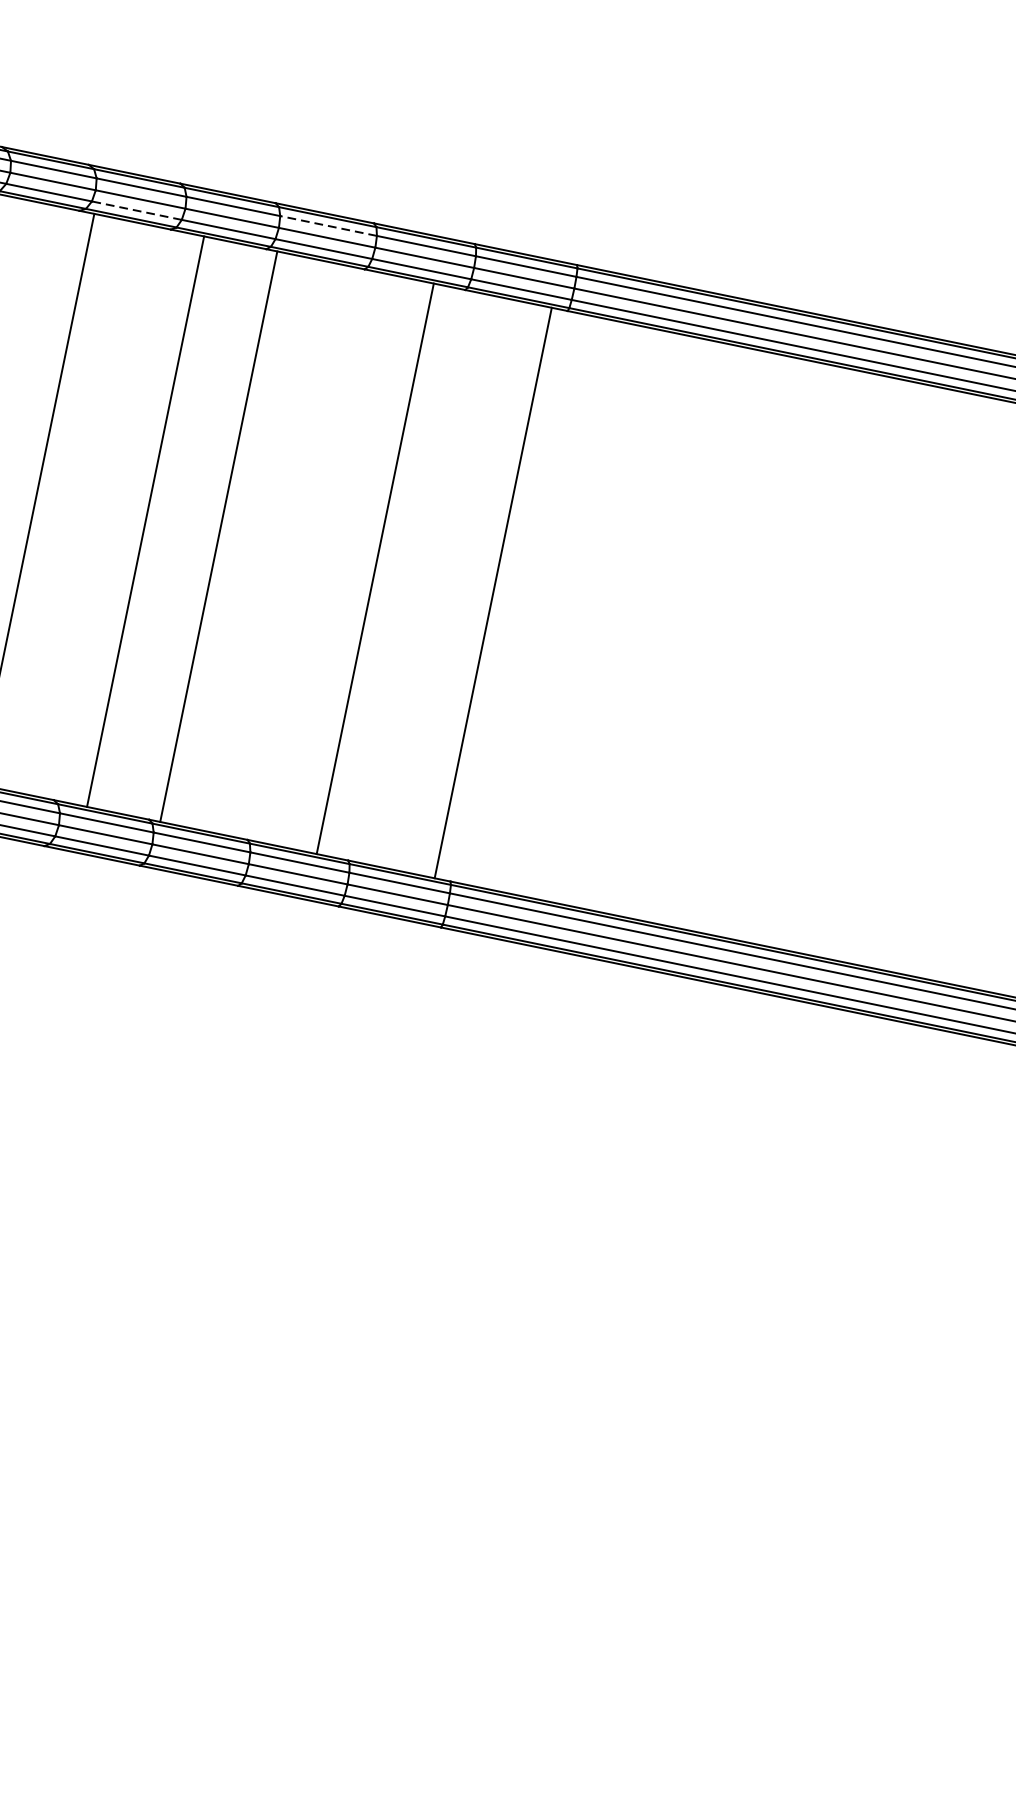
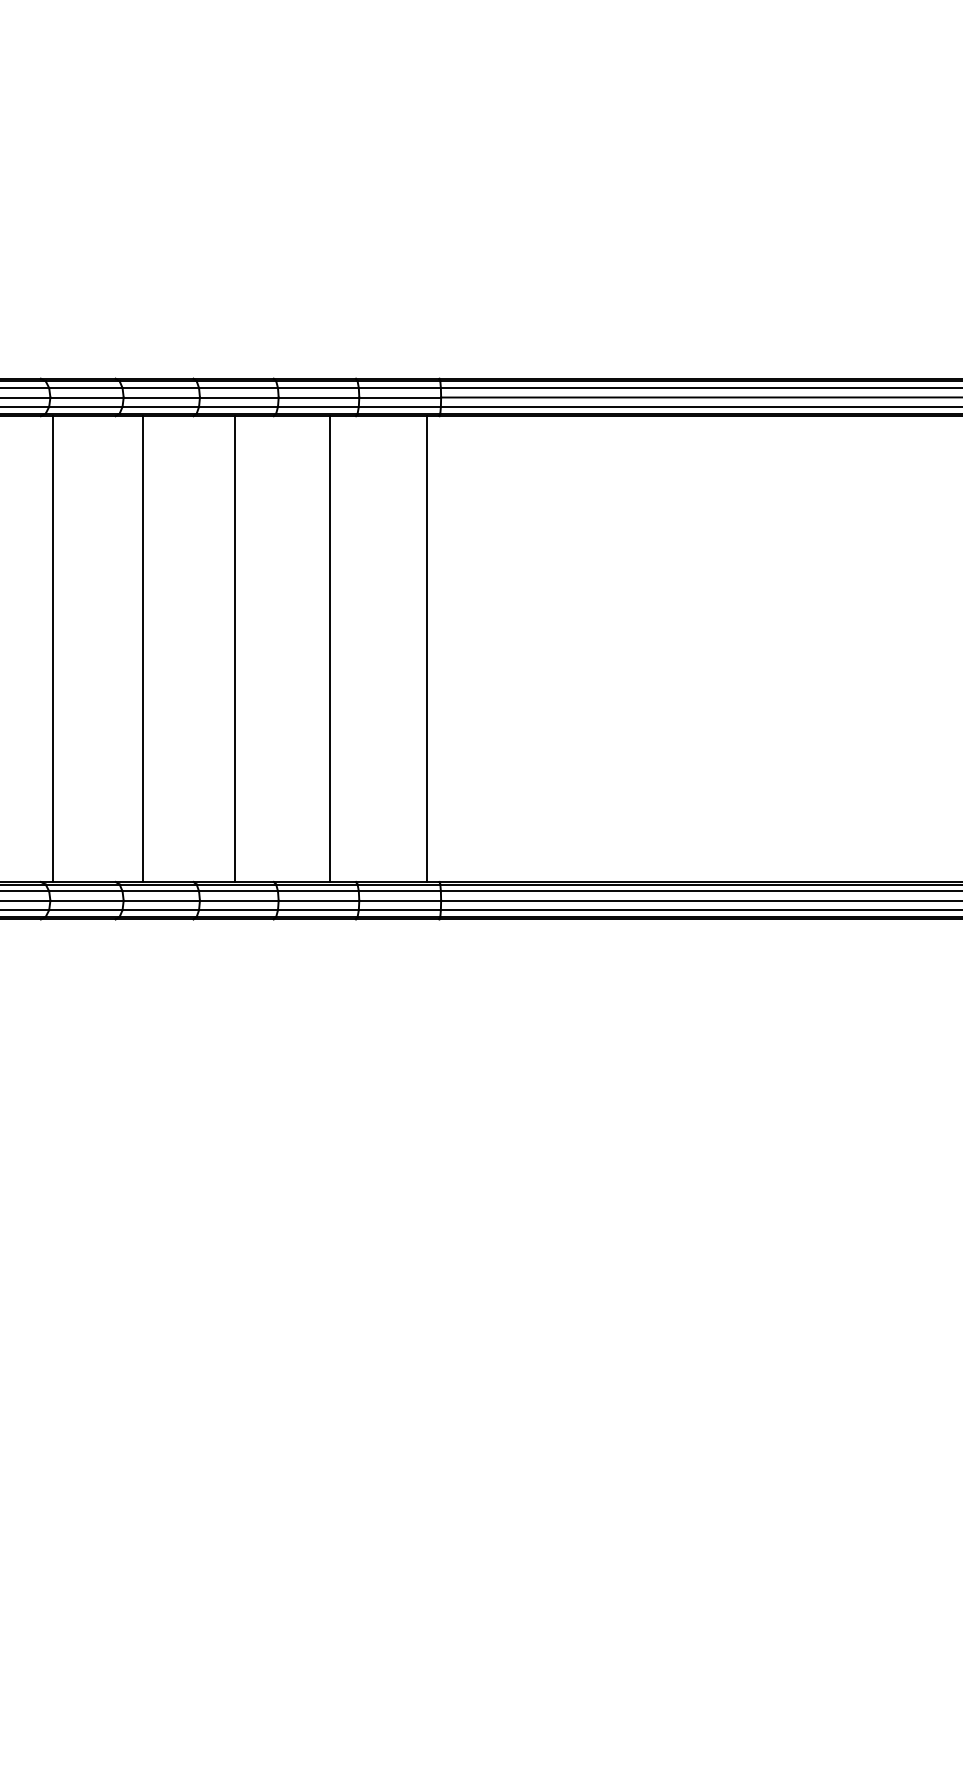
line: (136, 210) -> (85, 406), dashed -> solid
line: (328, 226) -> (238, 388), dashed -> solid
line: (218, 535) -> (235, 648), moved

